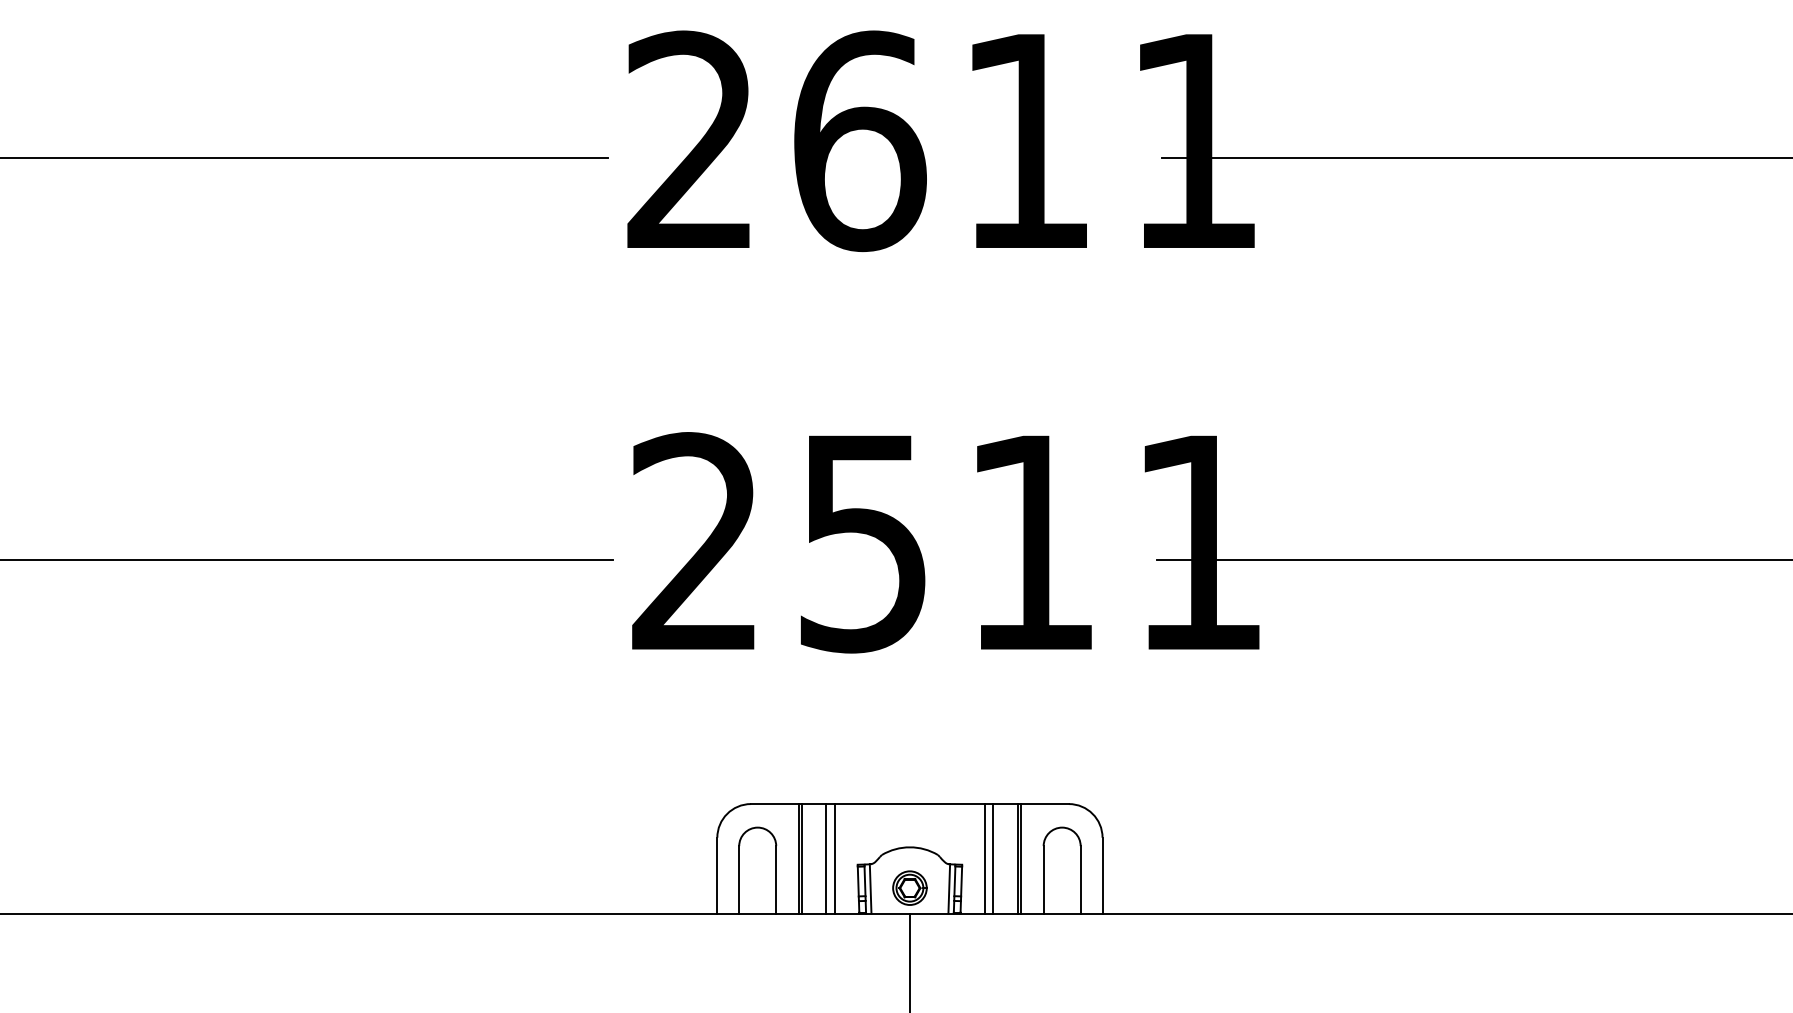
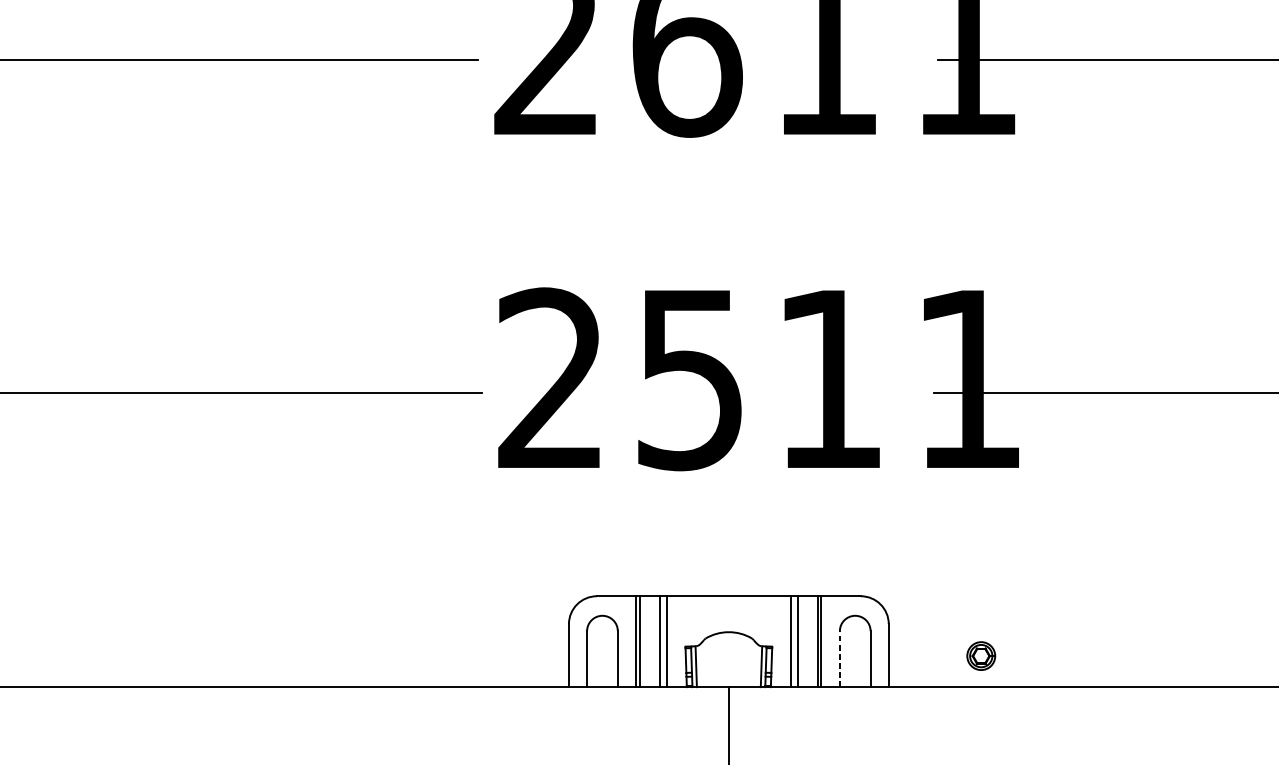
line: (1043, 879) -> (839, 658), solid -> dashed
part: (909, 887) -> (980, 655), moved

